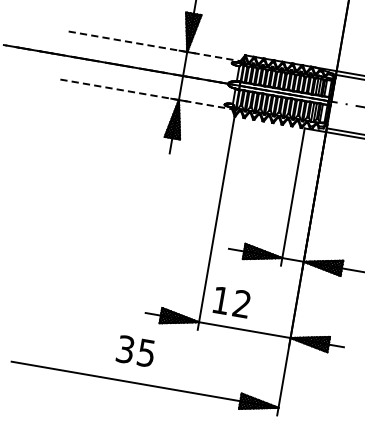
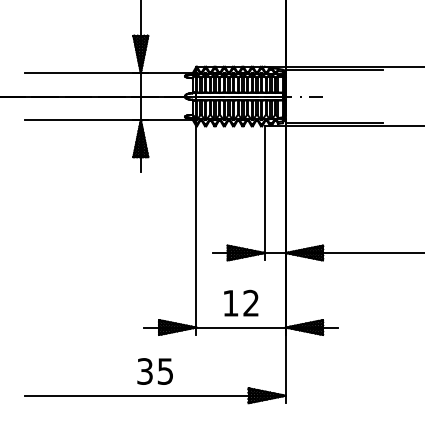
line: (154, 46) -> (108, 73), dashed -> solid
line: (145, 94) -> (108, 120), dashed -> solid
text: (232, 301) -> (241, 302), moved
text: (135, 351) -> (154, 371), moved

